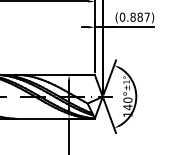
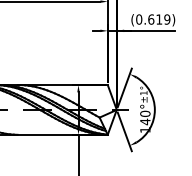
text: (139, 16) -> (158, 18), (0.887) -> (0.619)

